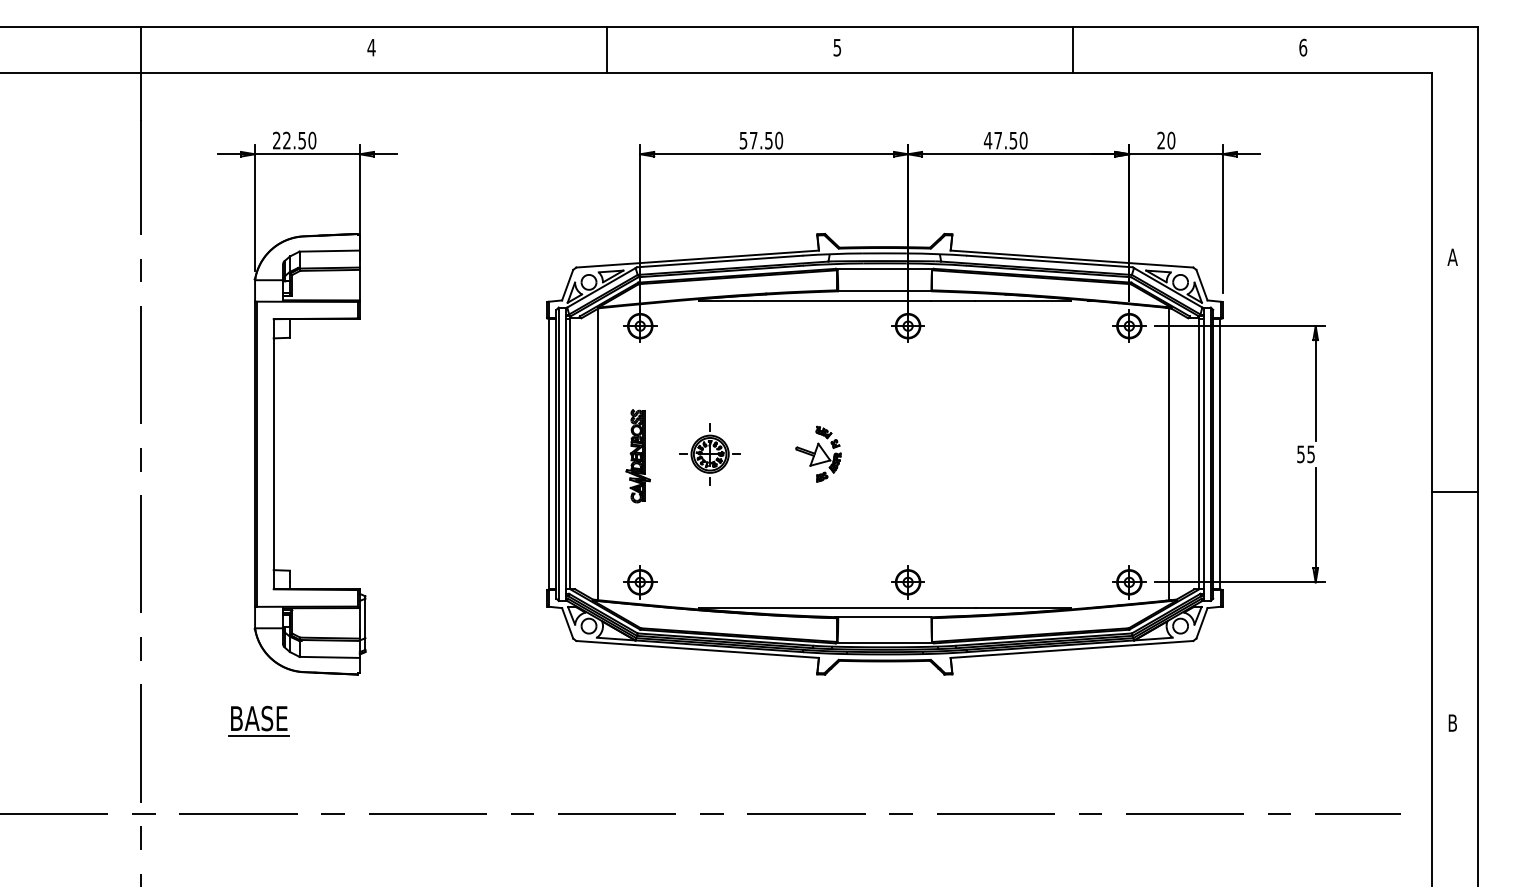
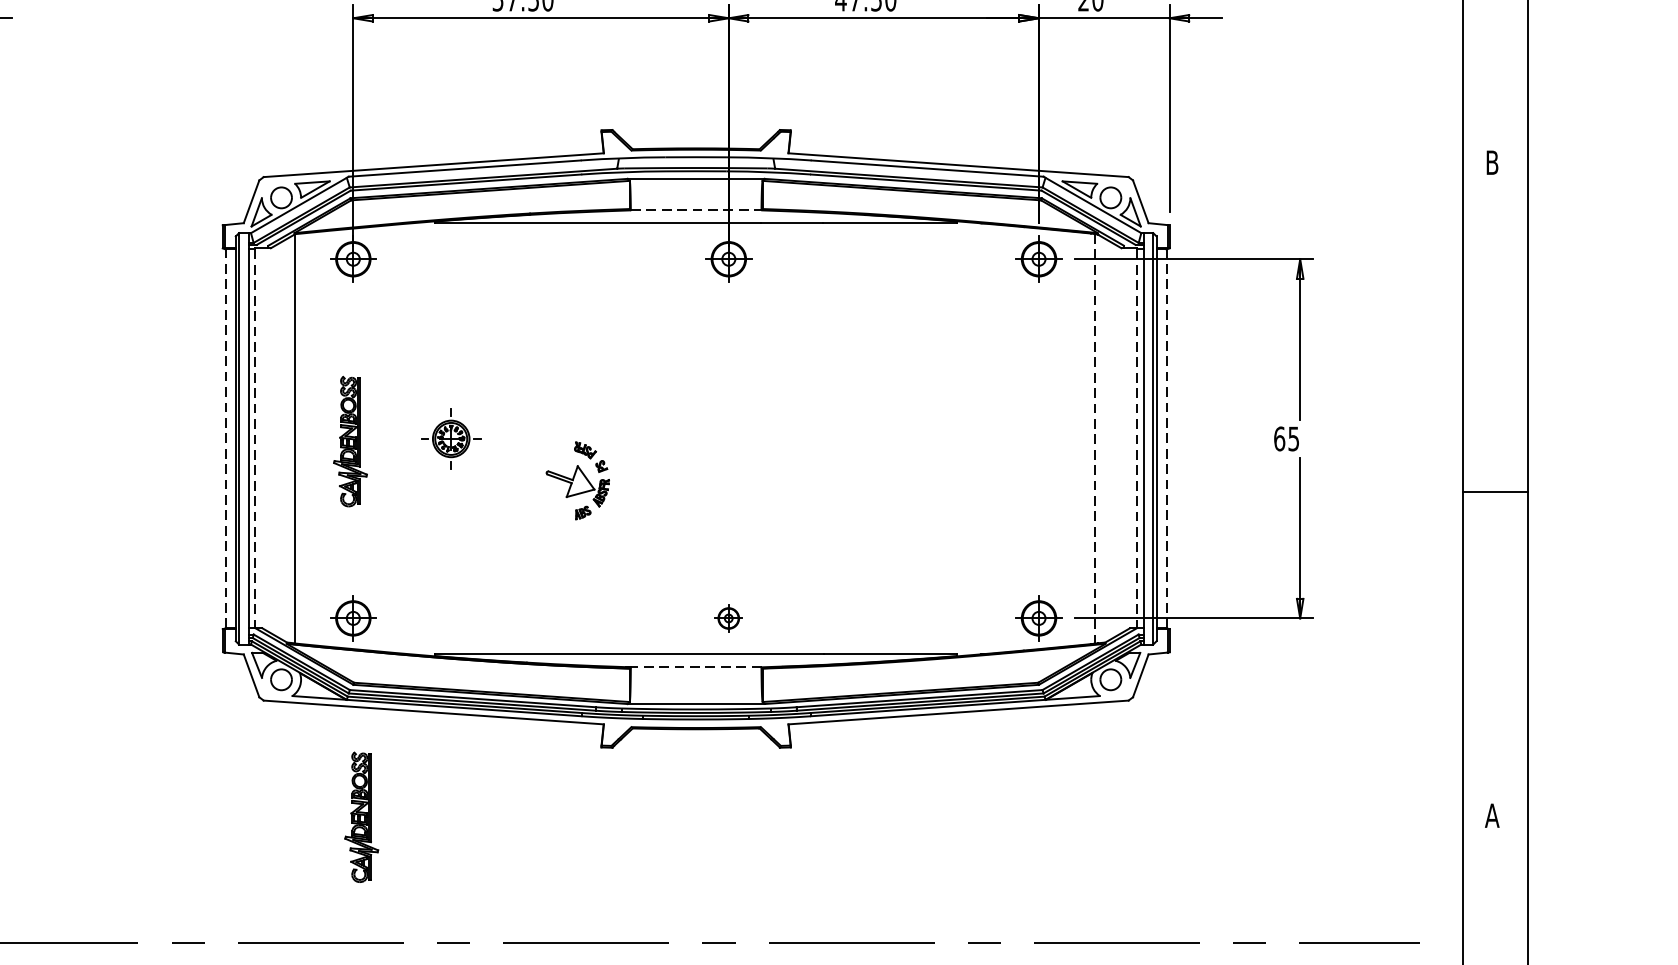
text: (1452, 256) -> (1492, 161), A -> B
line: (884, 291) -> (695, 210), solid -> dashed
line: (549, 453) -> (226, 437), solid -> dashed
part: (818, 453) -> (577, 479), moved
line: (1220, 453) -> (1166, 437), solid -> dashed
line: (570, 454) -> (255, 439), solid -> dashed
part: (709, 454) -> (450, 439), size x0.7
line: (1168, 454) -> (1093, 439), solid -> dashed
line: (1199, 454) -> (1137, 439), solid -> dashed
text: (1301, 454) -> (1280, 439), 55 -> 65
part: (907, 582) -> (727, 618), size x0.6
line: (884, 617) -> (695, 667), solid -> dashed
text: (1452, 722) -> (1492, 814), B -> A
part: (645, 724) -> (360, 817), added

